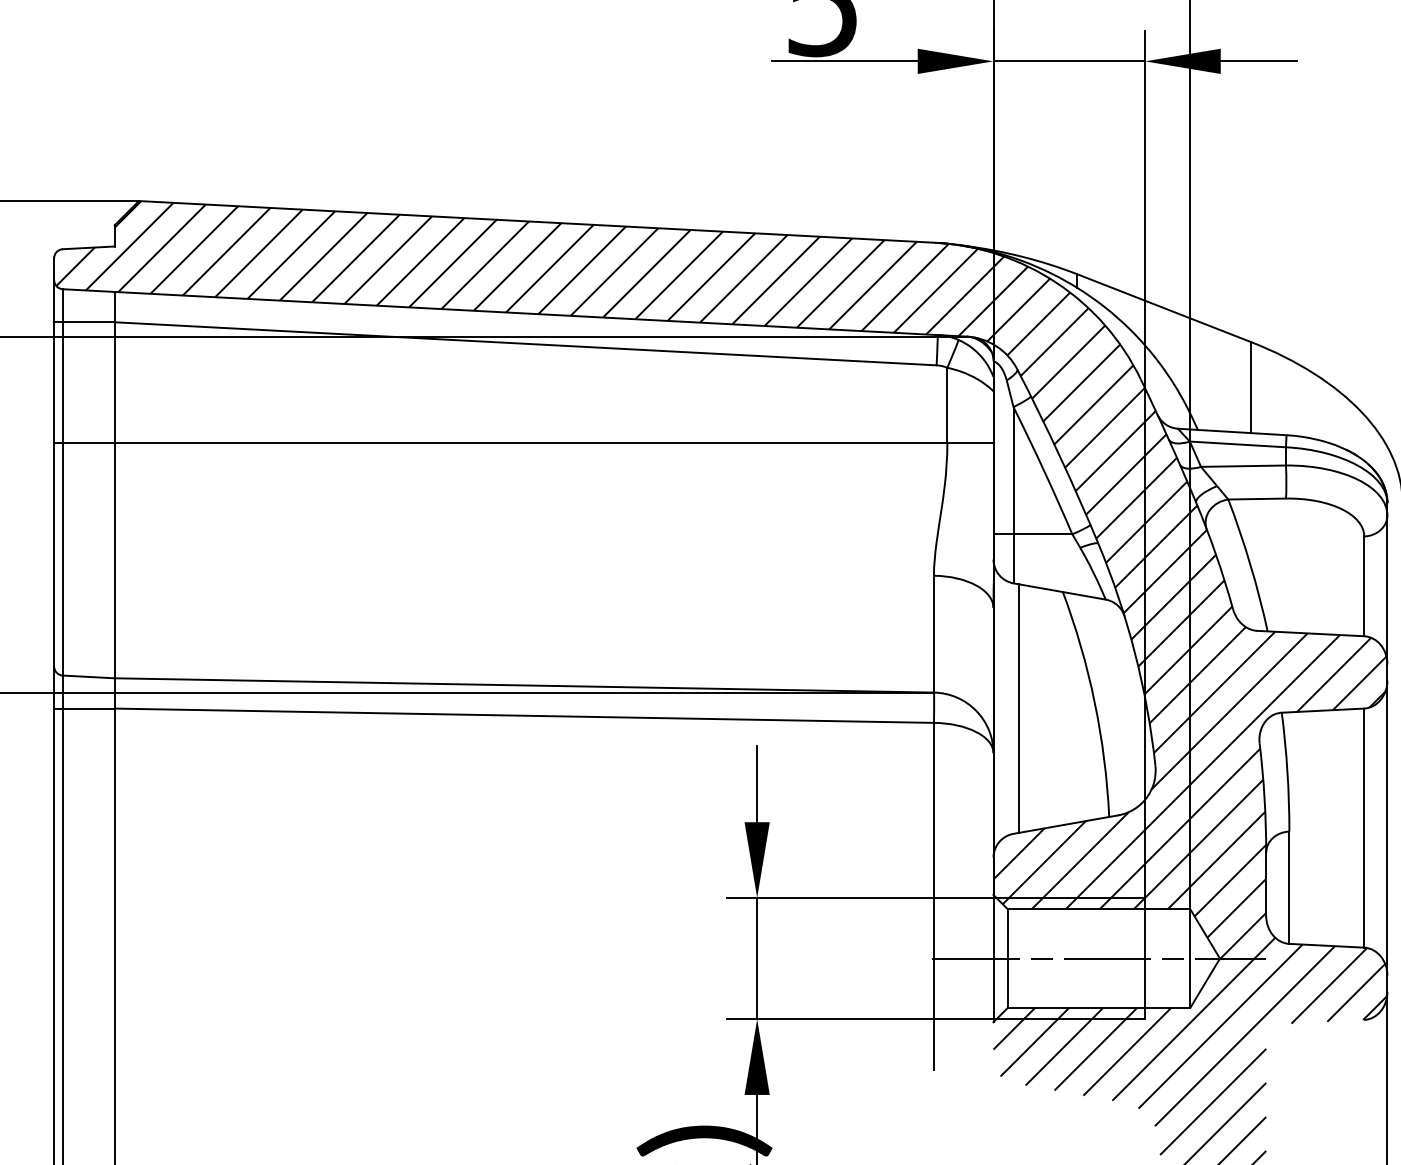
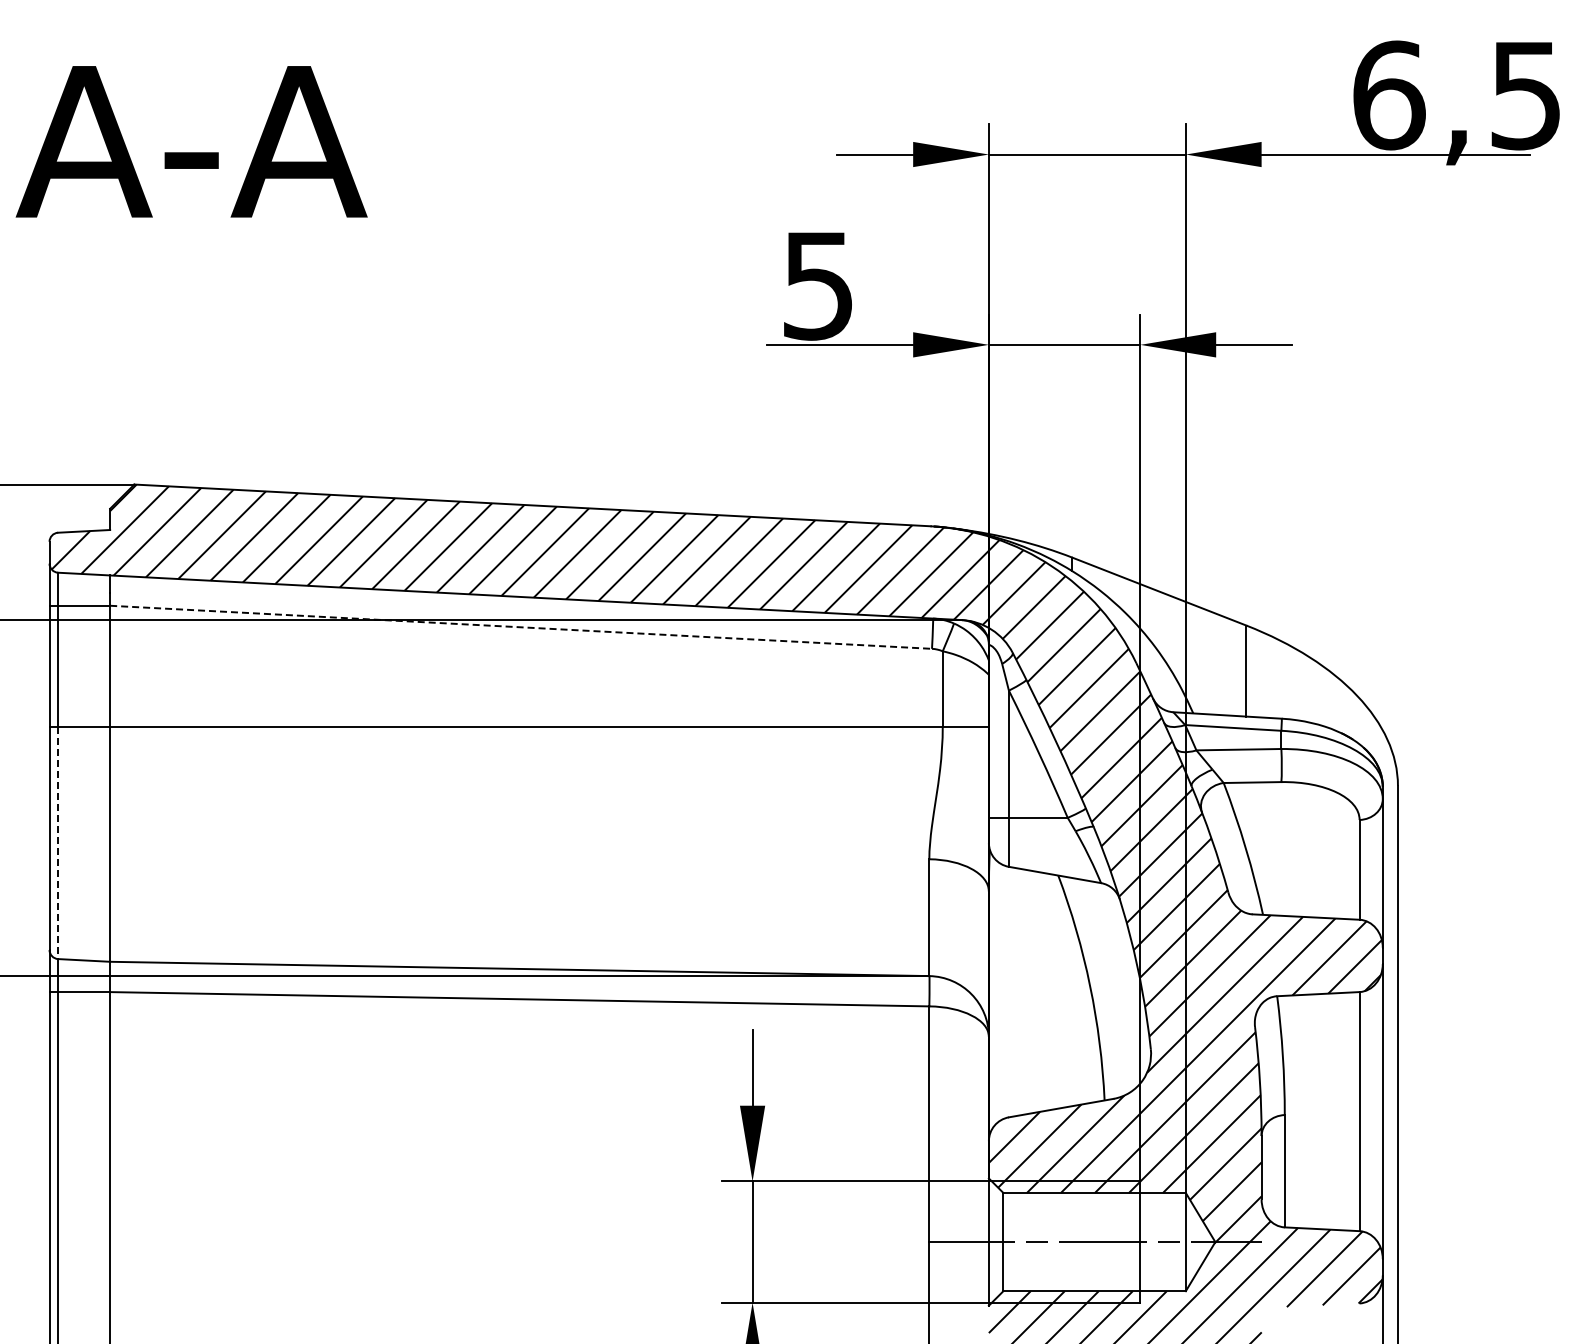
line: (526, 344) -> (521, 627), solid -> dashed
line: (63, 560) -> (58, 843), solid -> dashed
line: (1018, 708) -> (1013, 991), removed

